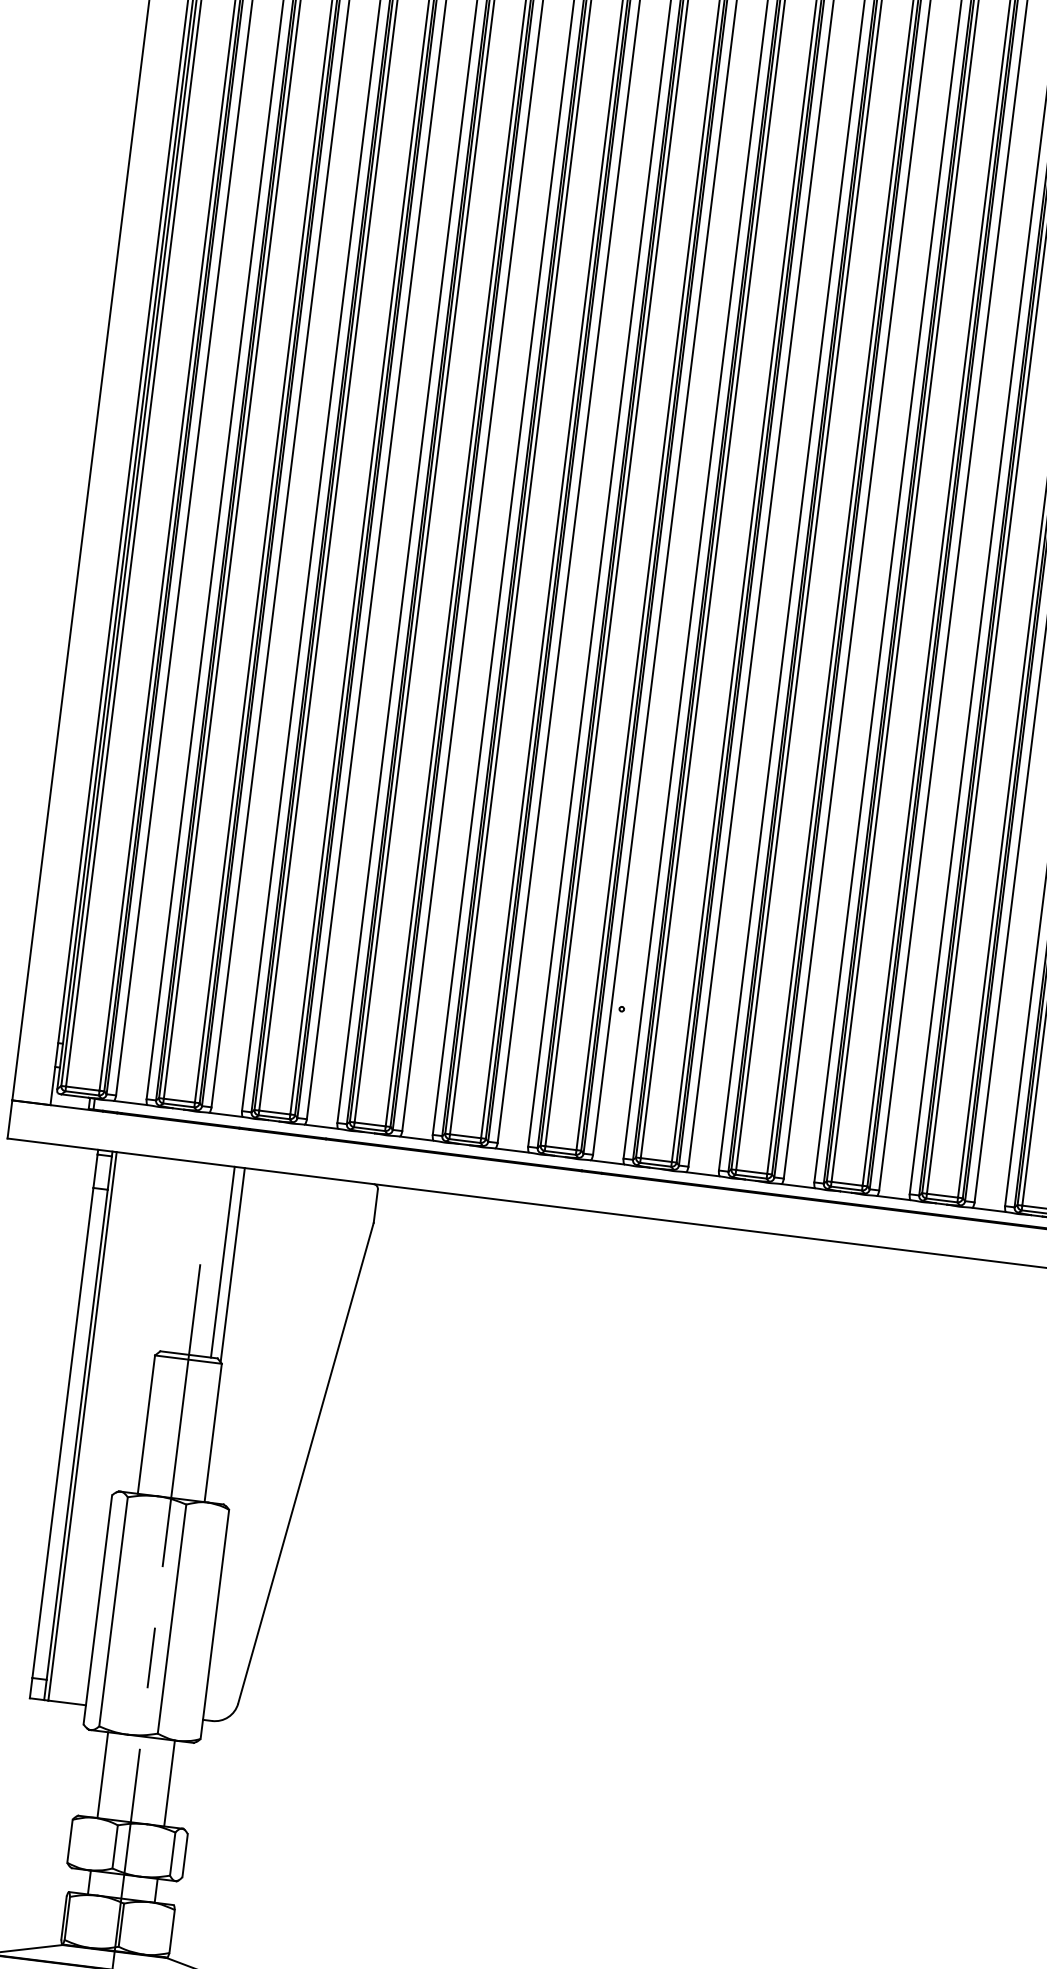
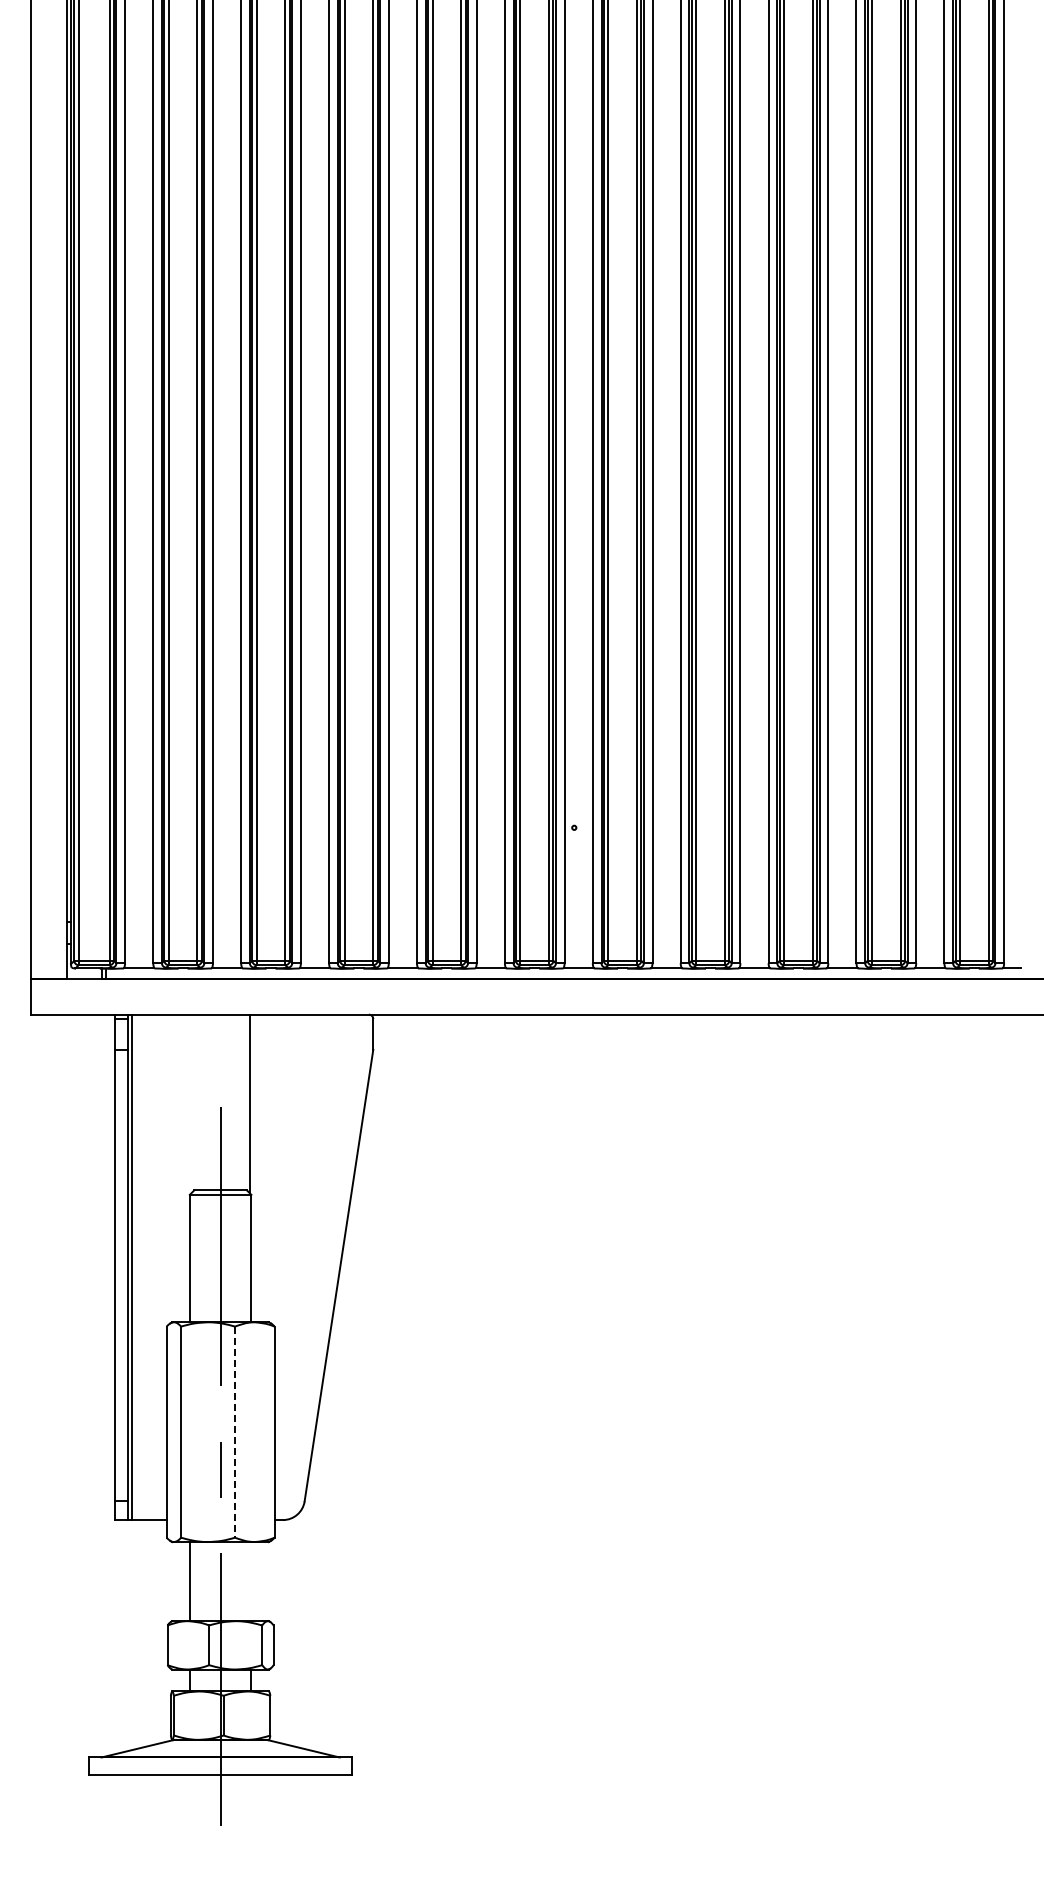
line: (222, 1262) -> (240, 1102), removed
line: (172, 1619) -> (235, 1432), solid -> dashed
line: (169, 1783) -> (251, 1581), removed

